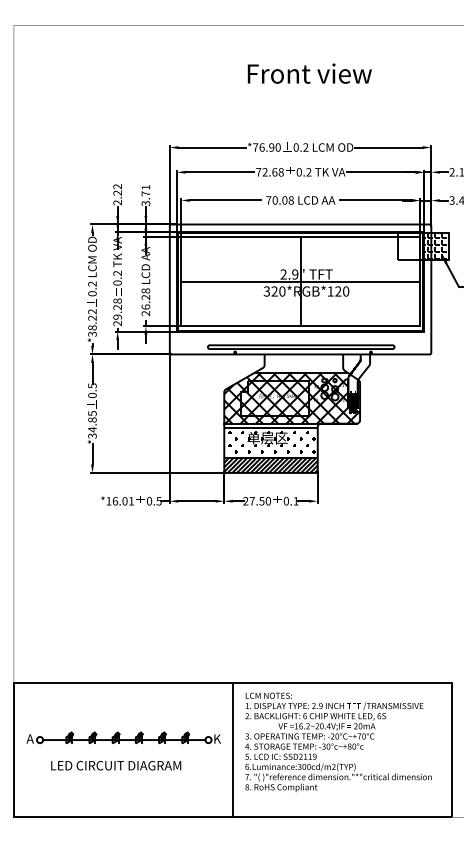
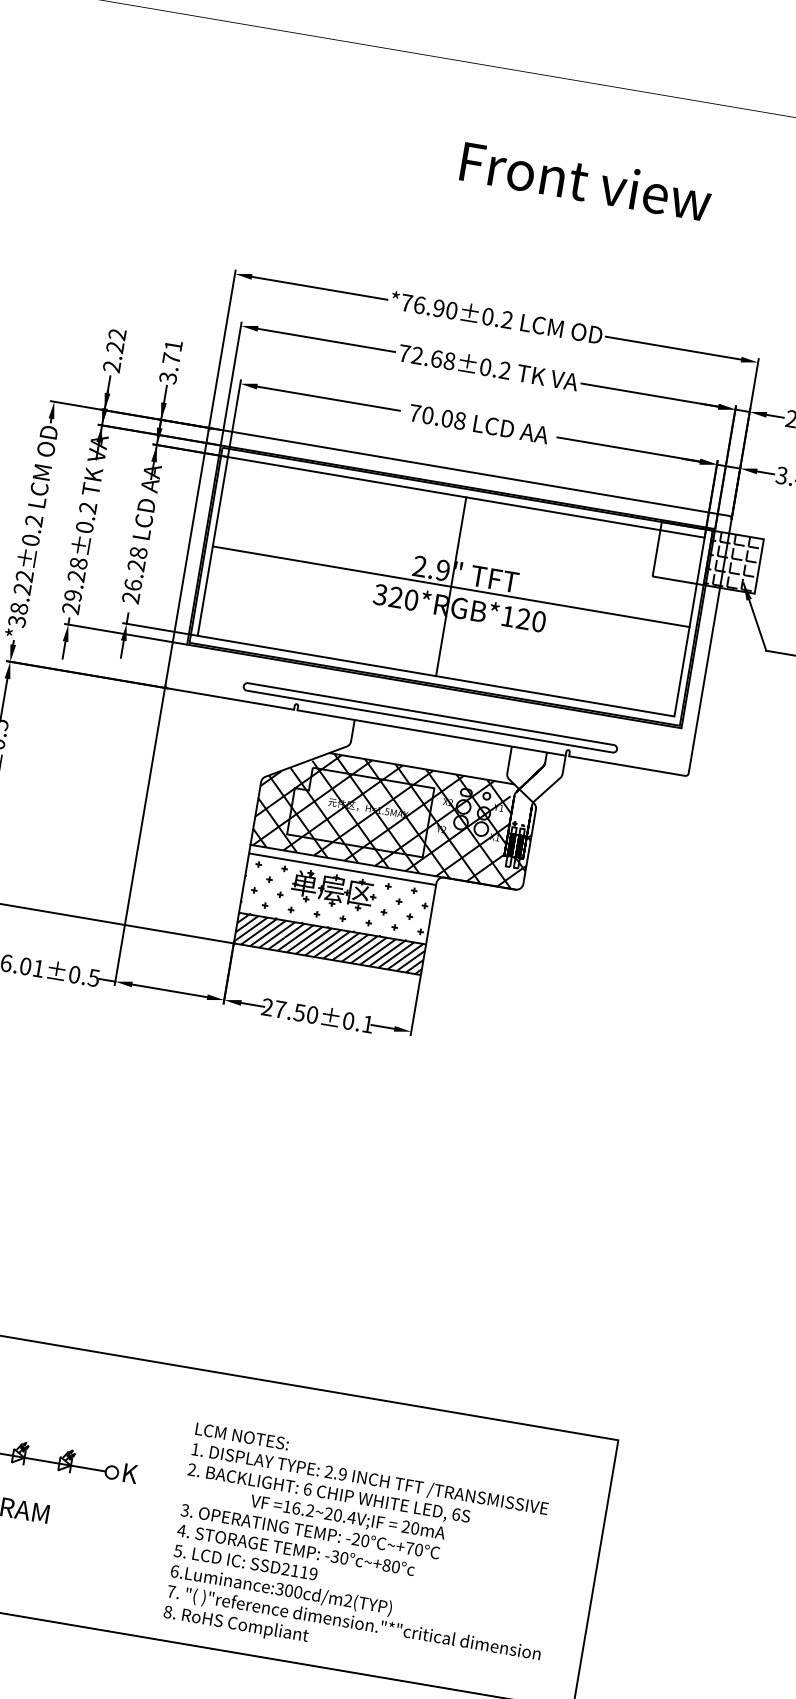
text: (309, 73) -> (585, 180), moved
text: (338, 741) -> (366, 1551), moved
line: (232, 749) -> (156, 1499), removed

